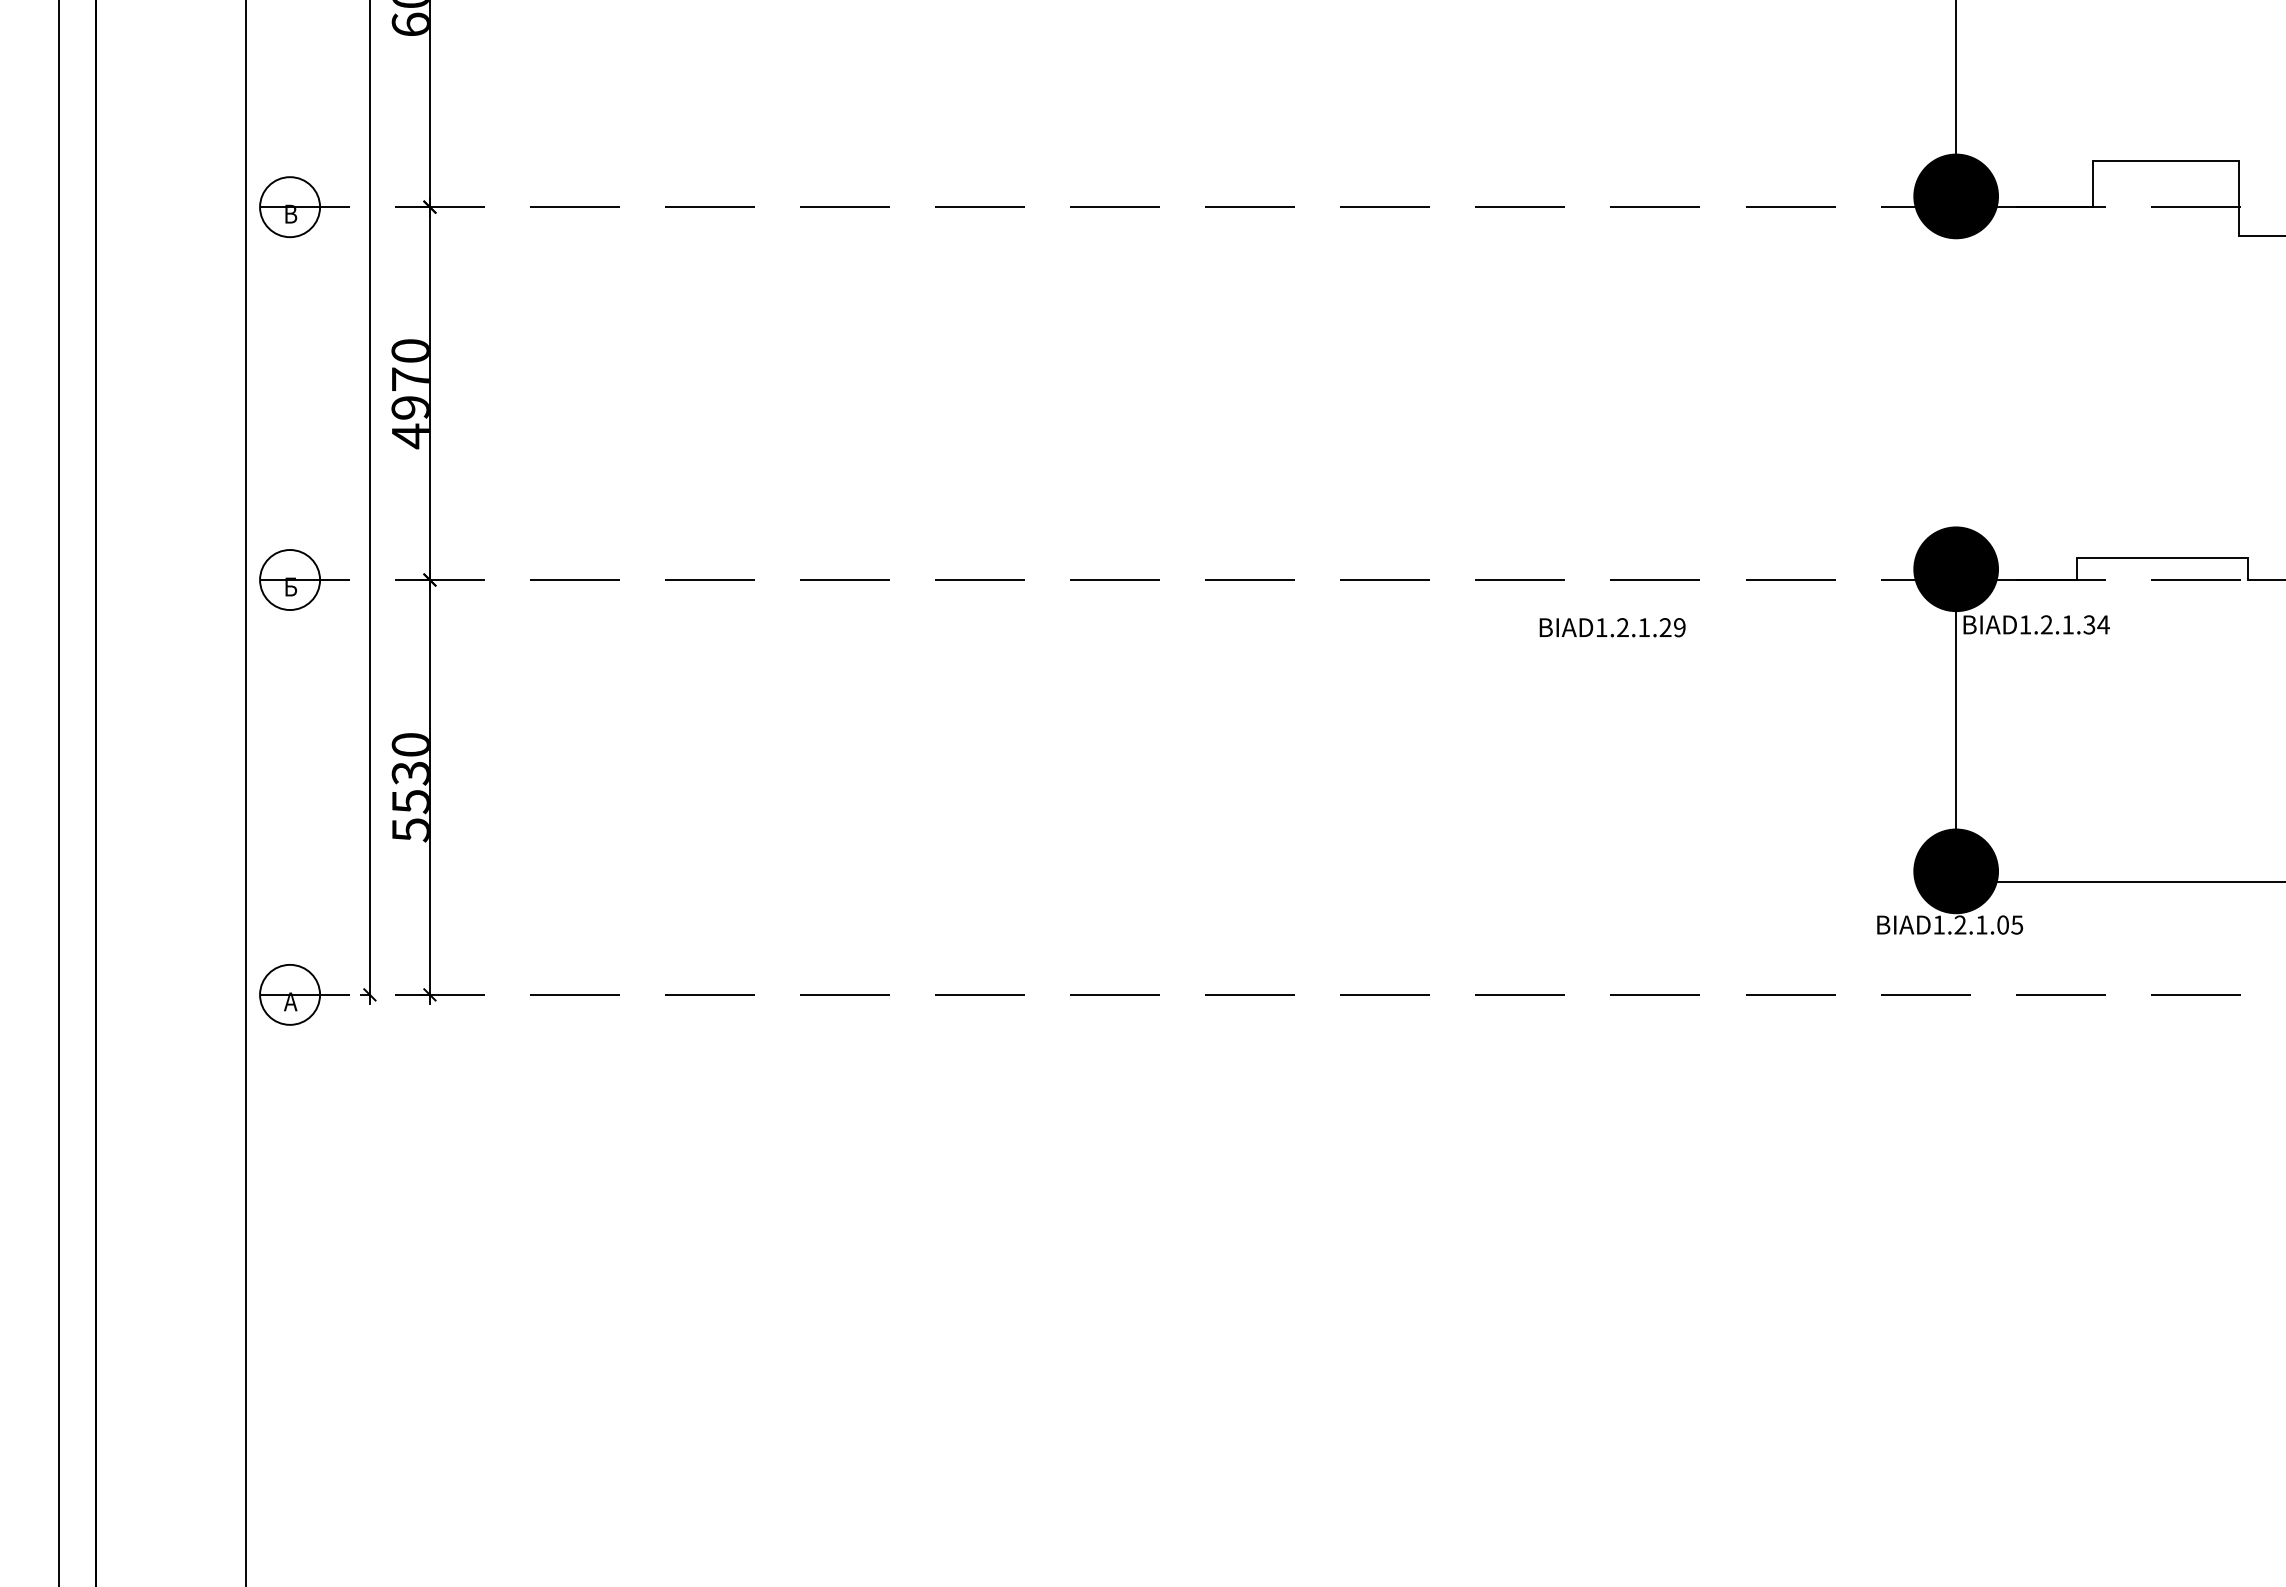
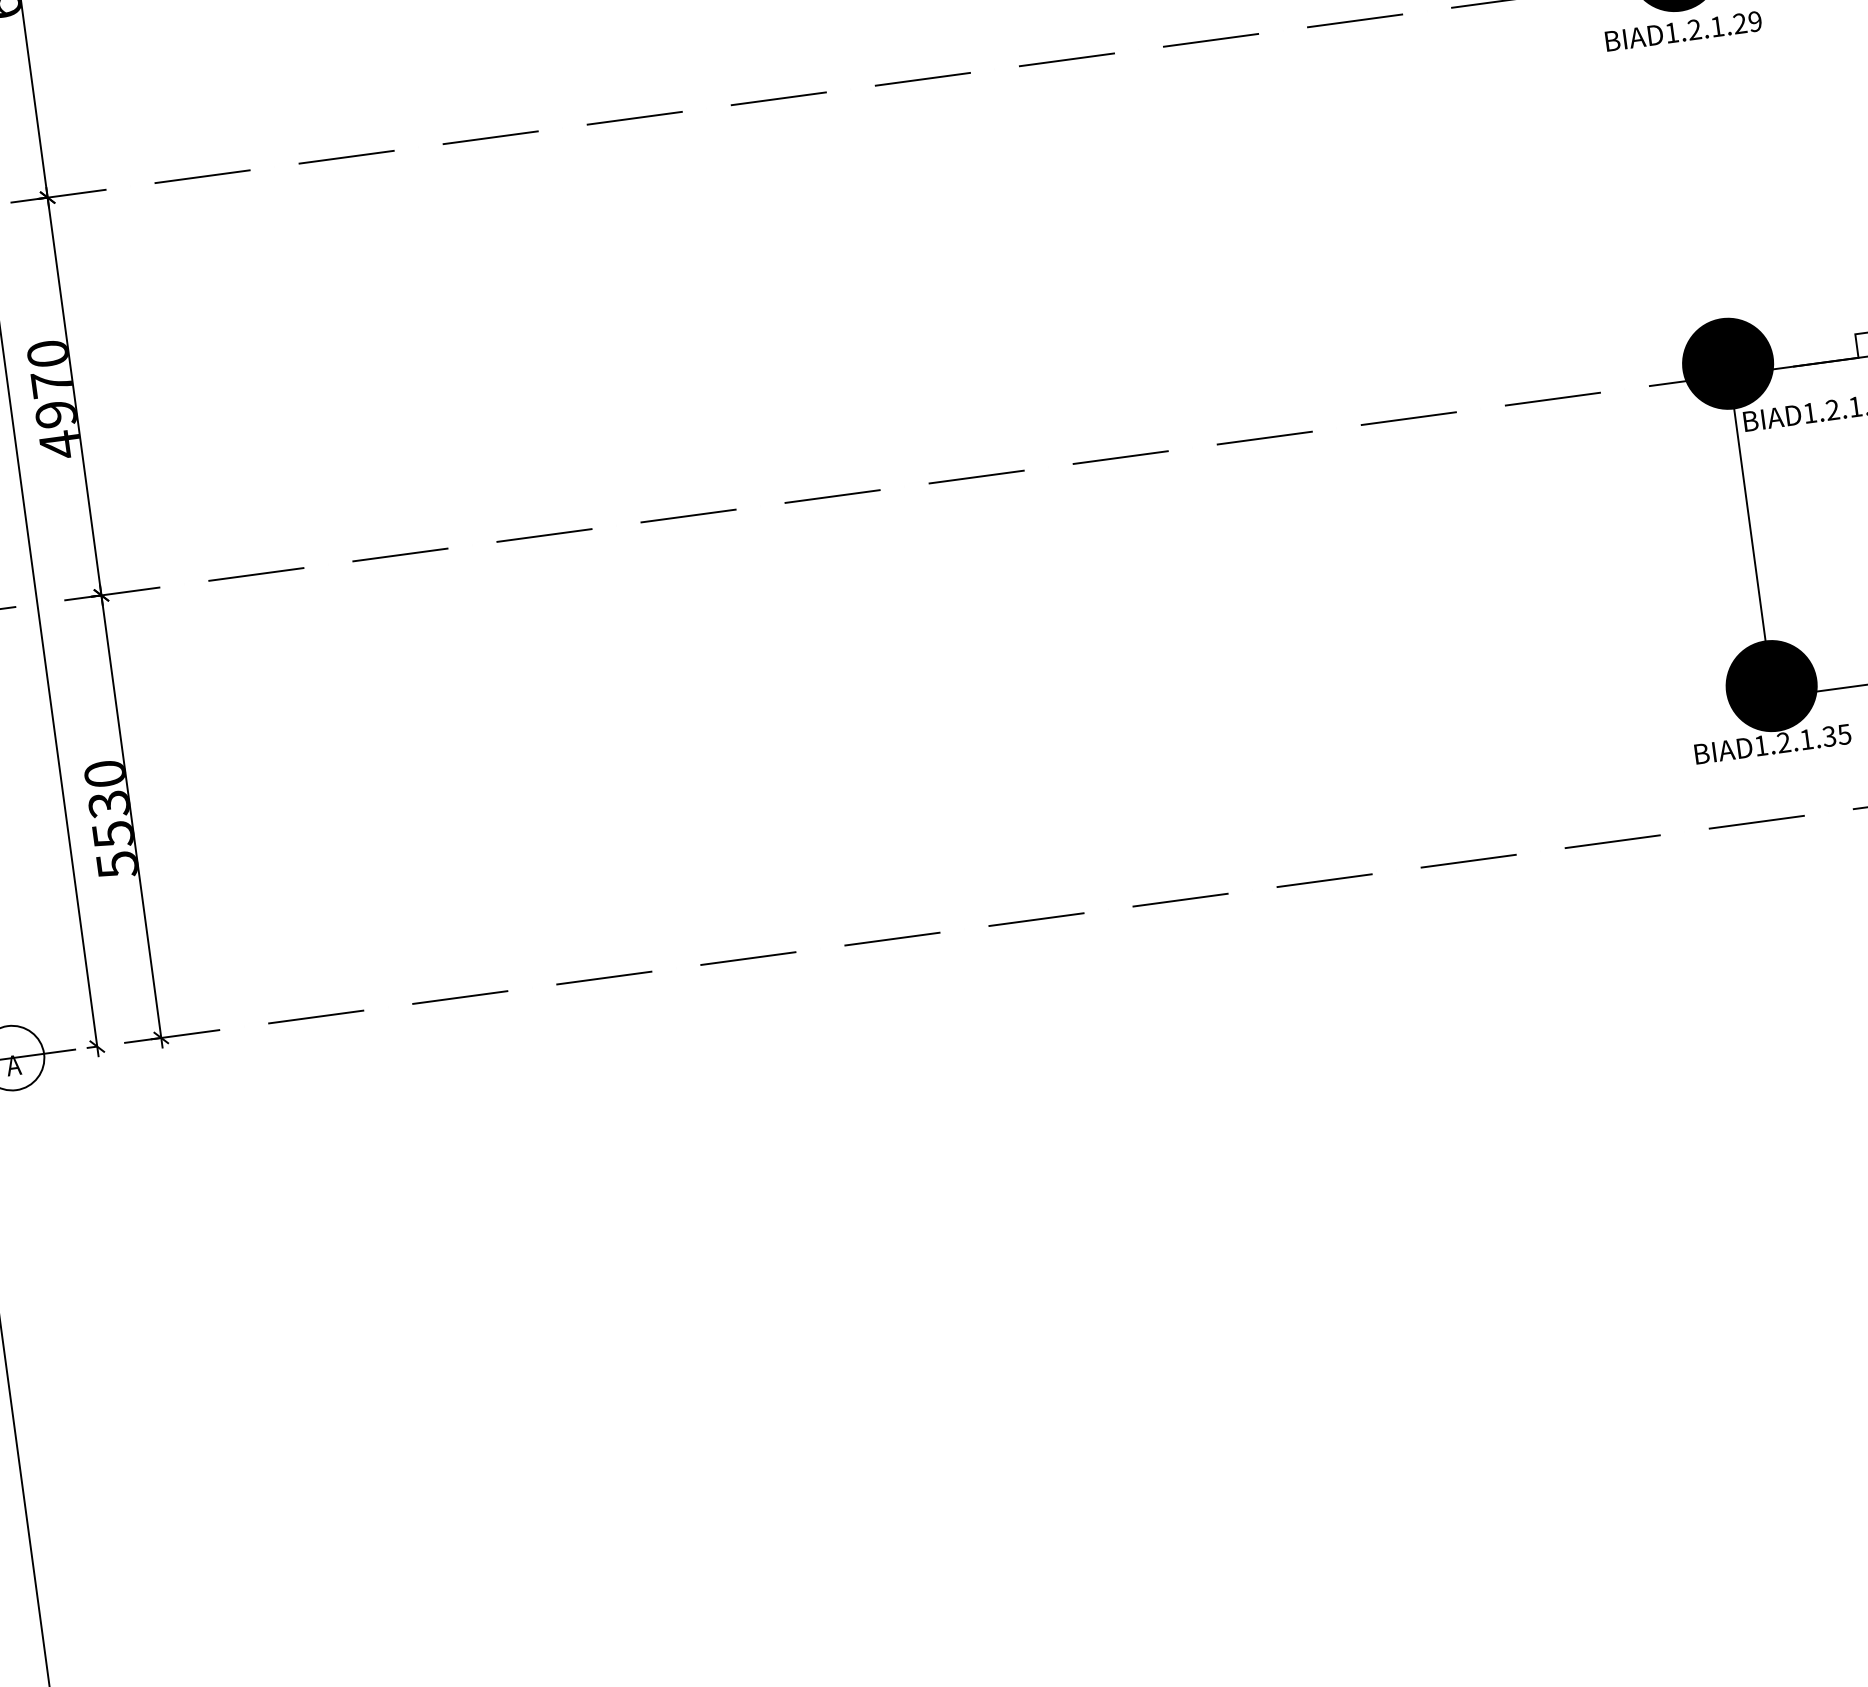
text: (1612, 627) -> (1683, 31), moved
text: (2002, 924) -> (1828, 736), BIAD1.2.1.05 -> BIAD1.2.1.35

